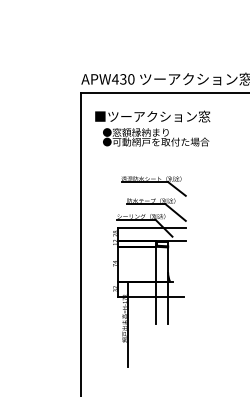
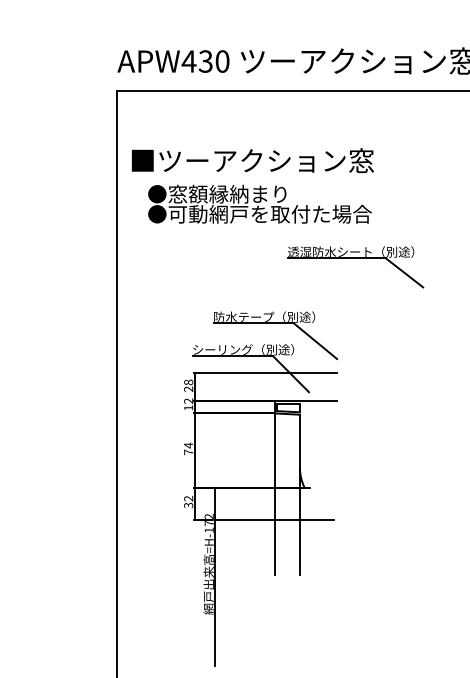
text: (152, 128) -> (252, 185), moved
part: (153, 186) -> (355, 267), moved

